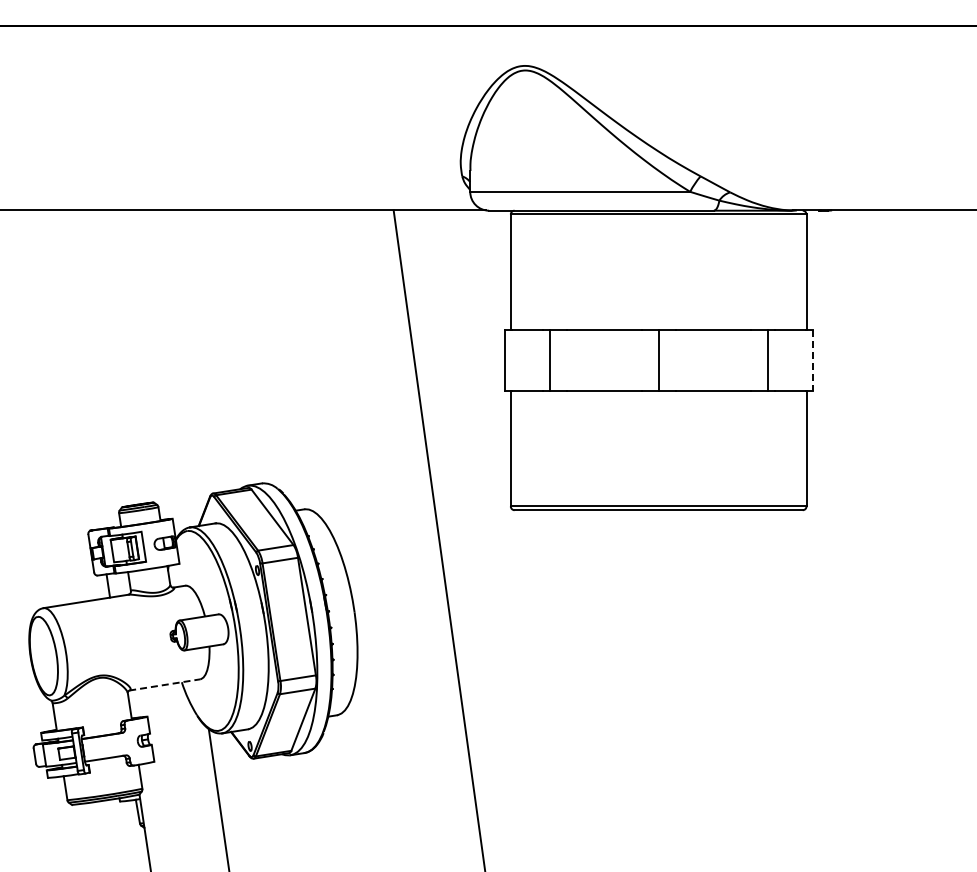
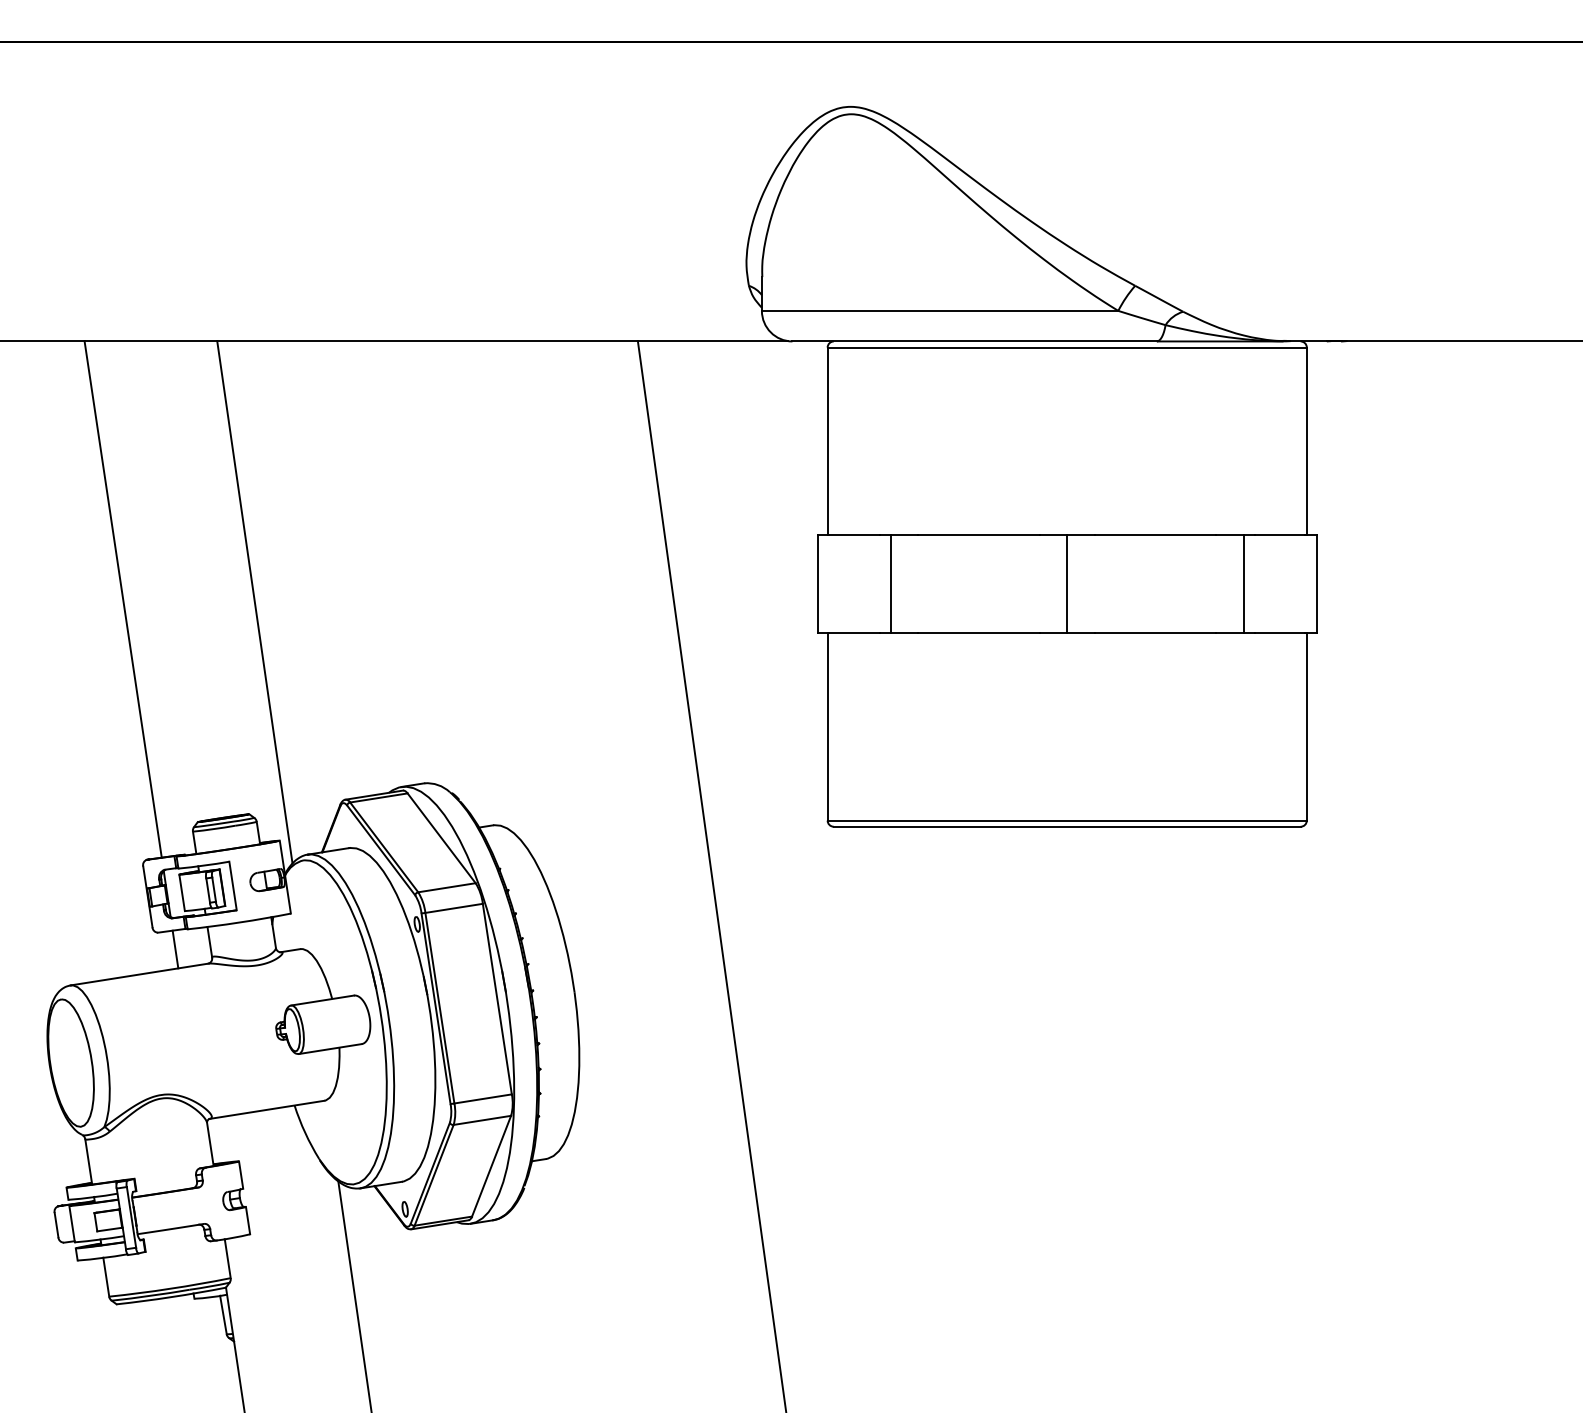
line: (812, 360) -> (1316, 584), dashed -> solid
line: (75, 369) -> (122, 598), added
line: (157, 371) -> (255, 601), added
line: (164, 684) -> (266, 1109), dashed -> solid

